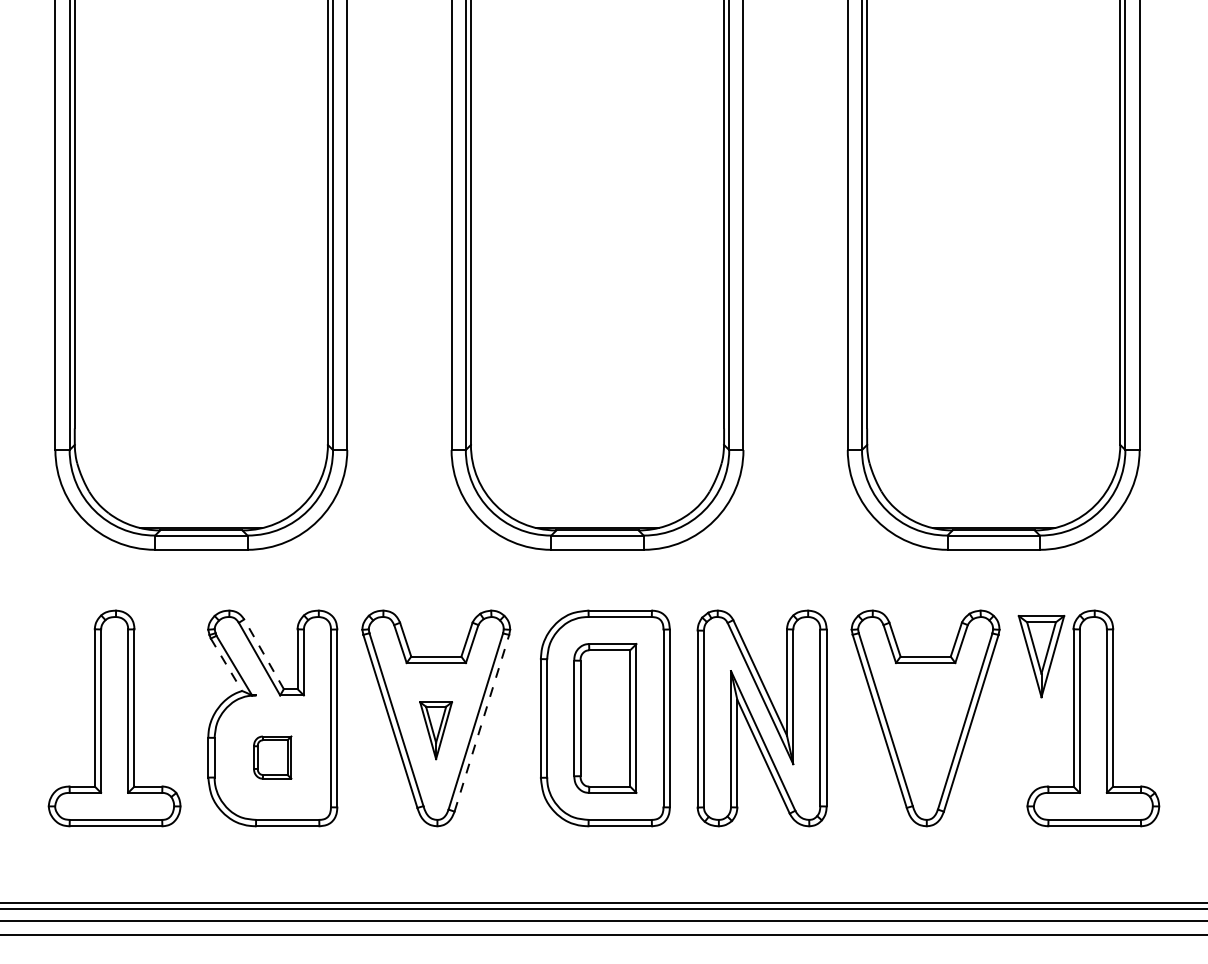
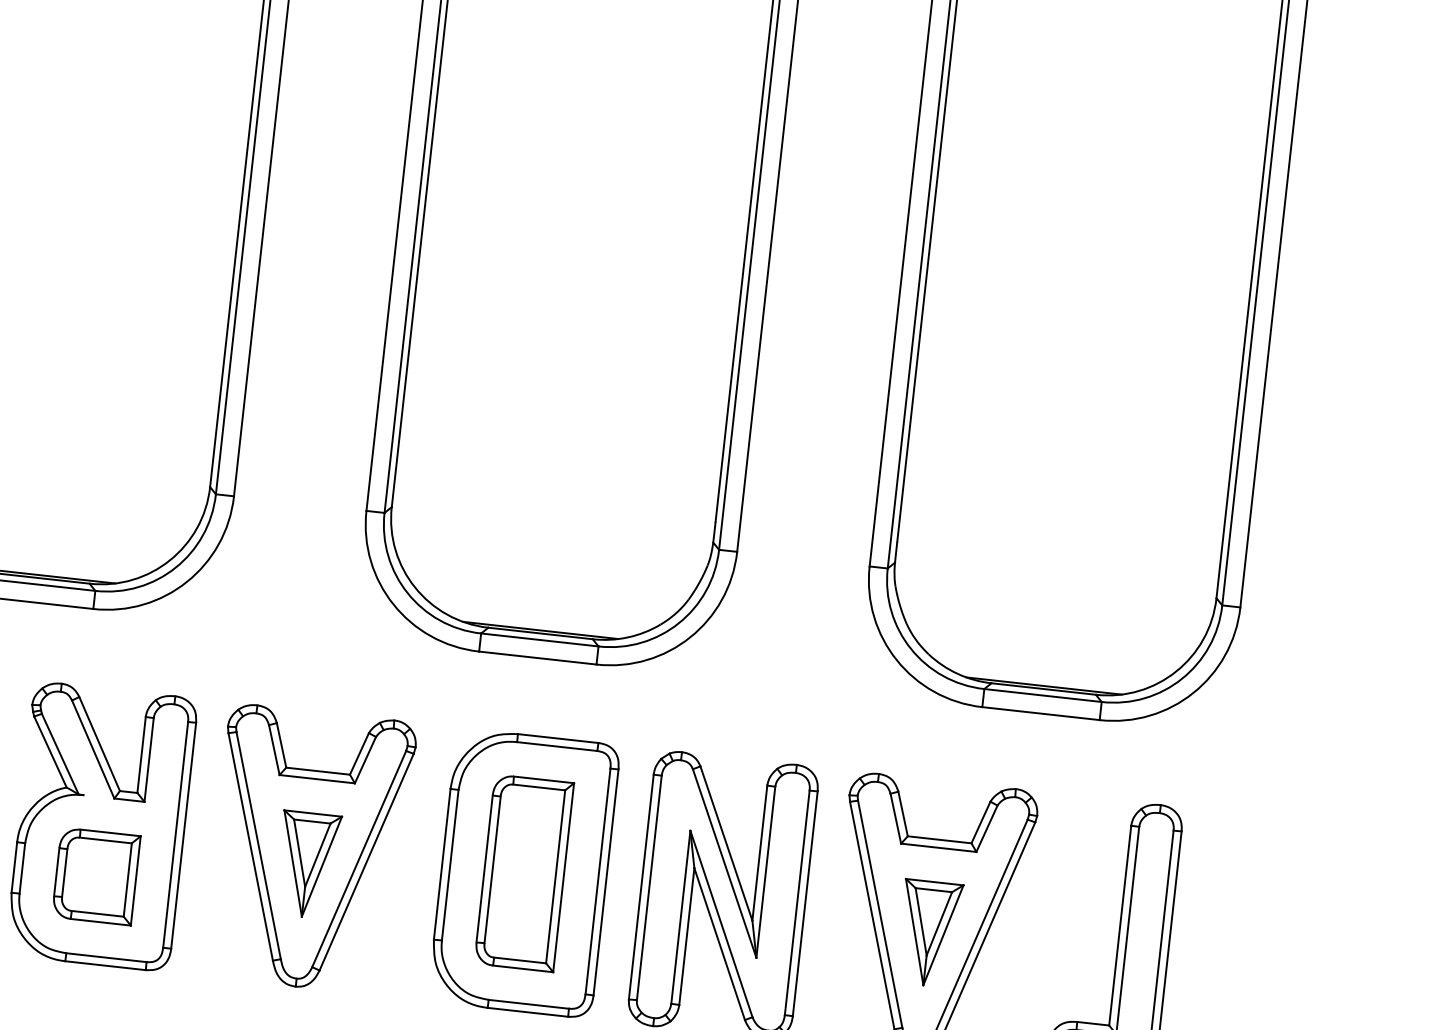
line: (263, 653) -> (99, 742), dashed -> solid
part: (1041, 656) -> (929, 933), moved
line: (226, 664) -> (50, 751), dashed -> solid
line: (482, 722) -> (367, 861), dashed -> solid
part: (435, 730) -> (306, 864), size x1.43
part: (272, 757) -> (95, 876), size x1.67

